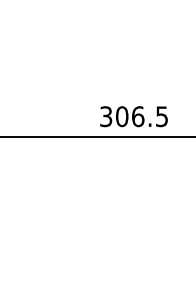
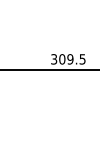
text: (138, 116) -> (70, 59), 306.5 -> 309.5

